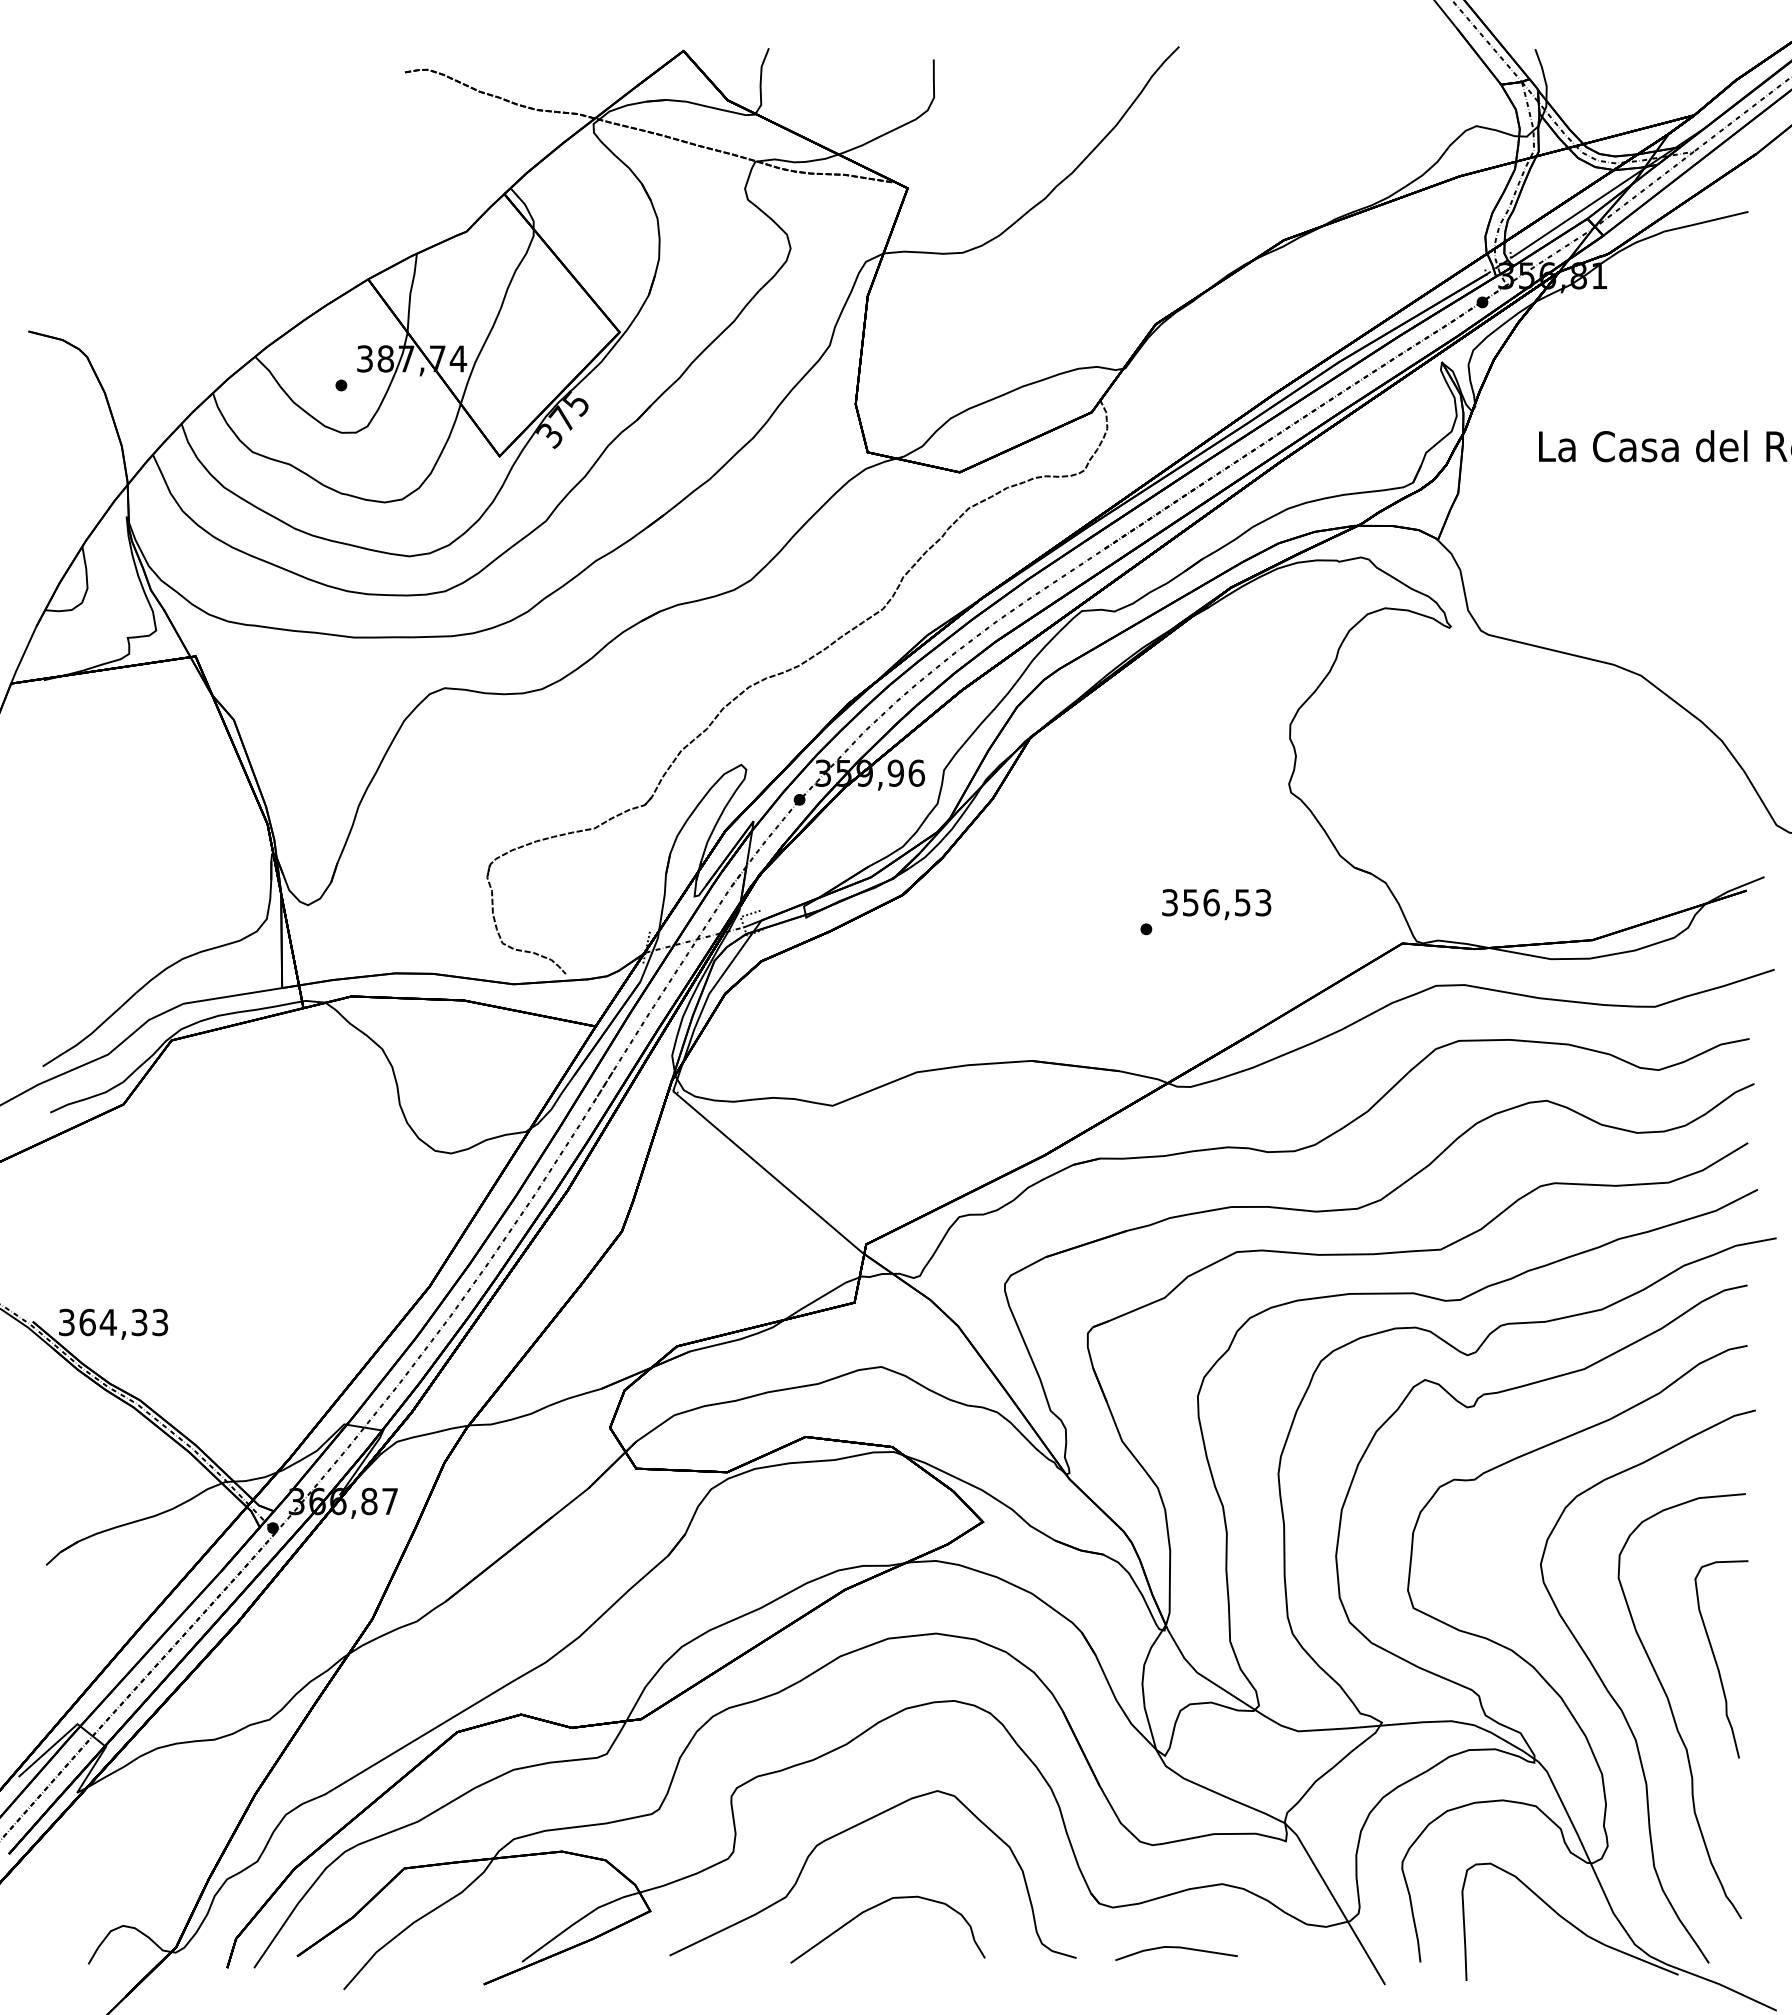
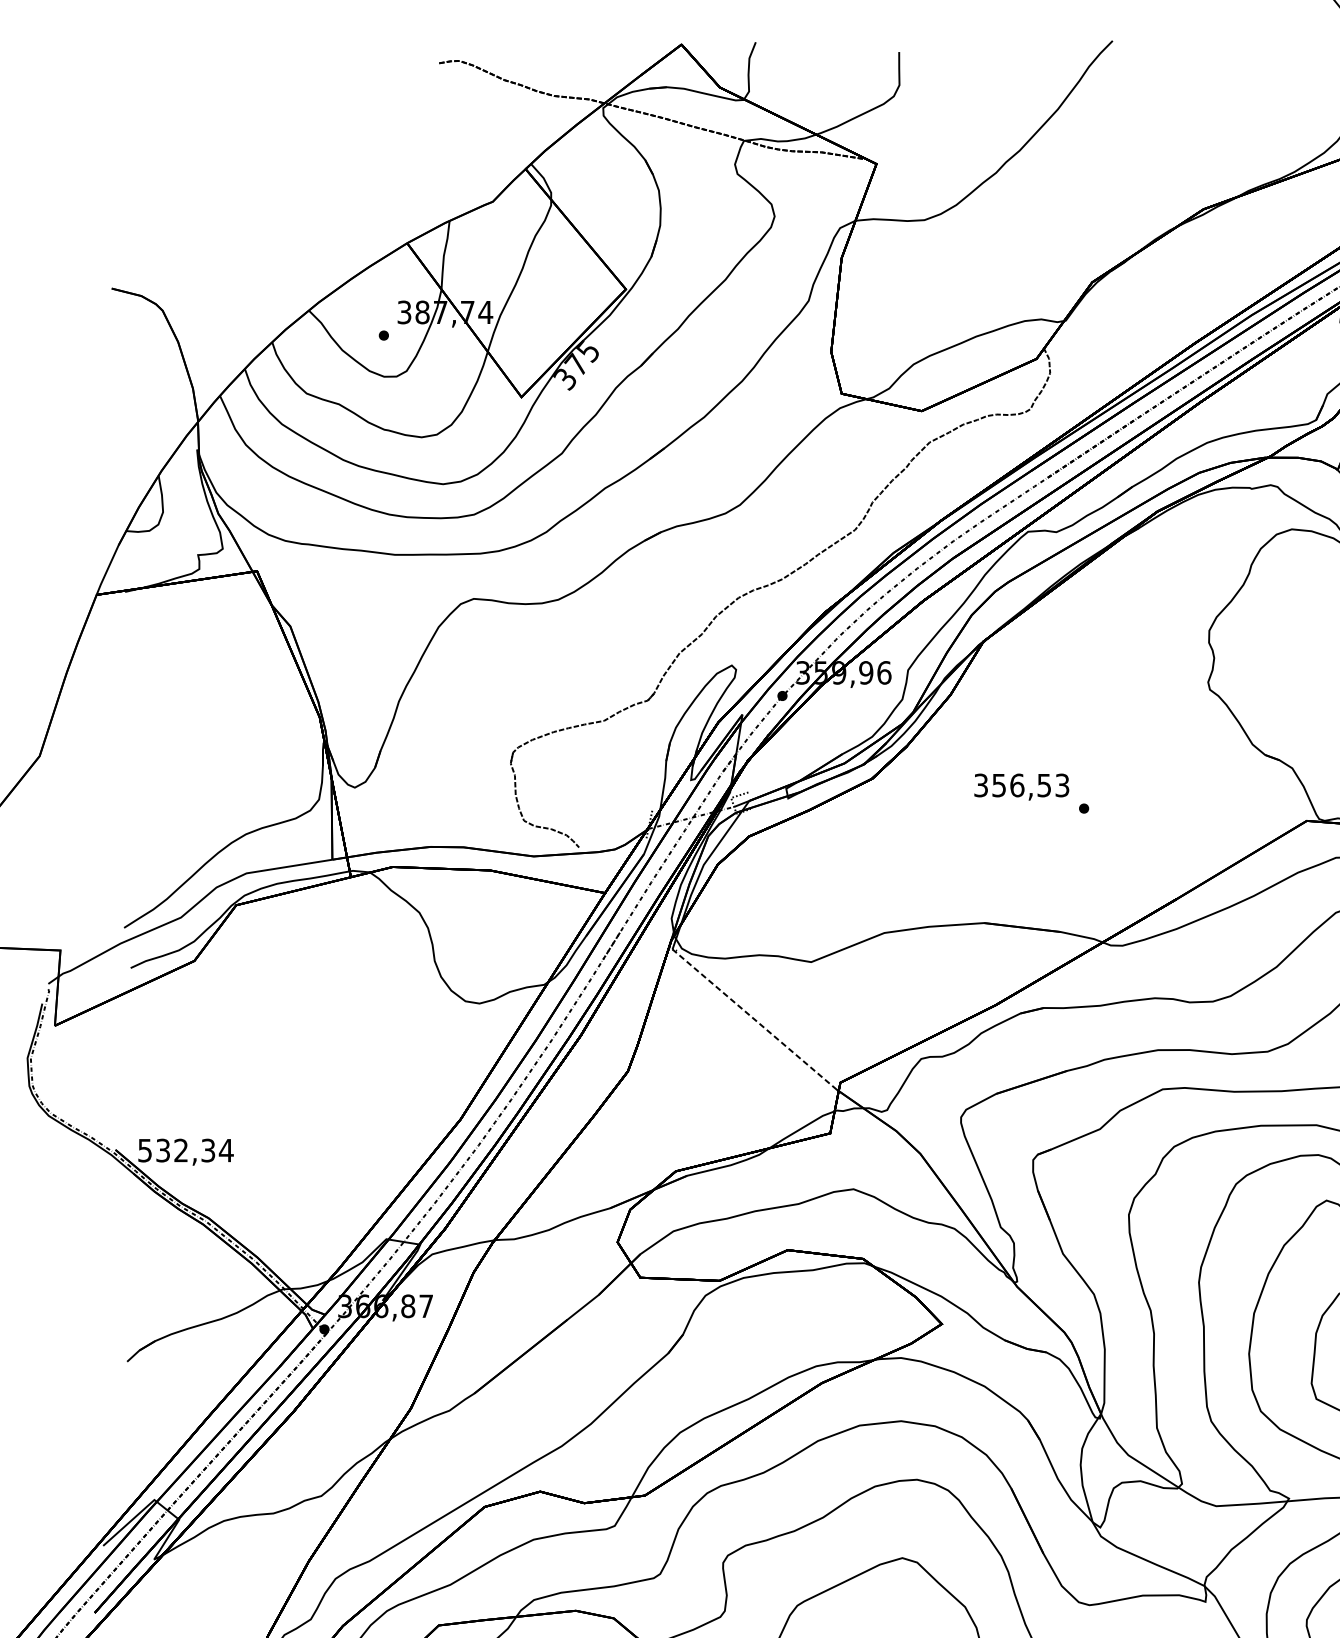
text: (1216, 904) -> (1021, 787), moved
line: (767, 1171) -> (754, 1019), solid -> dashed
text: (113, 1322) -> (185, 1150), 364,33 -> 532,34

